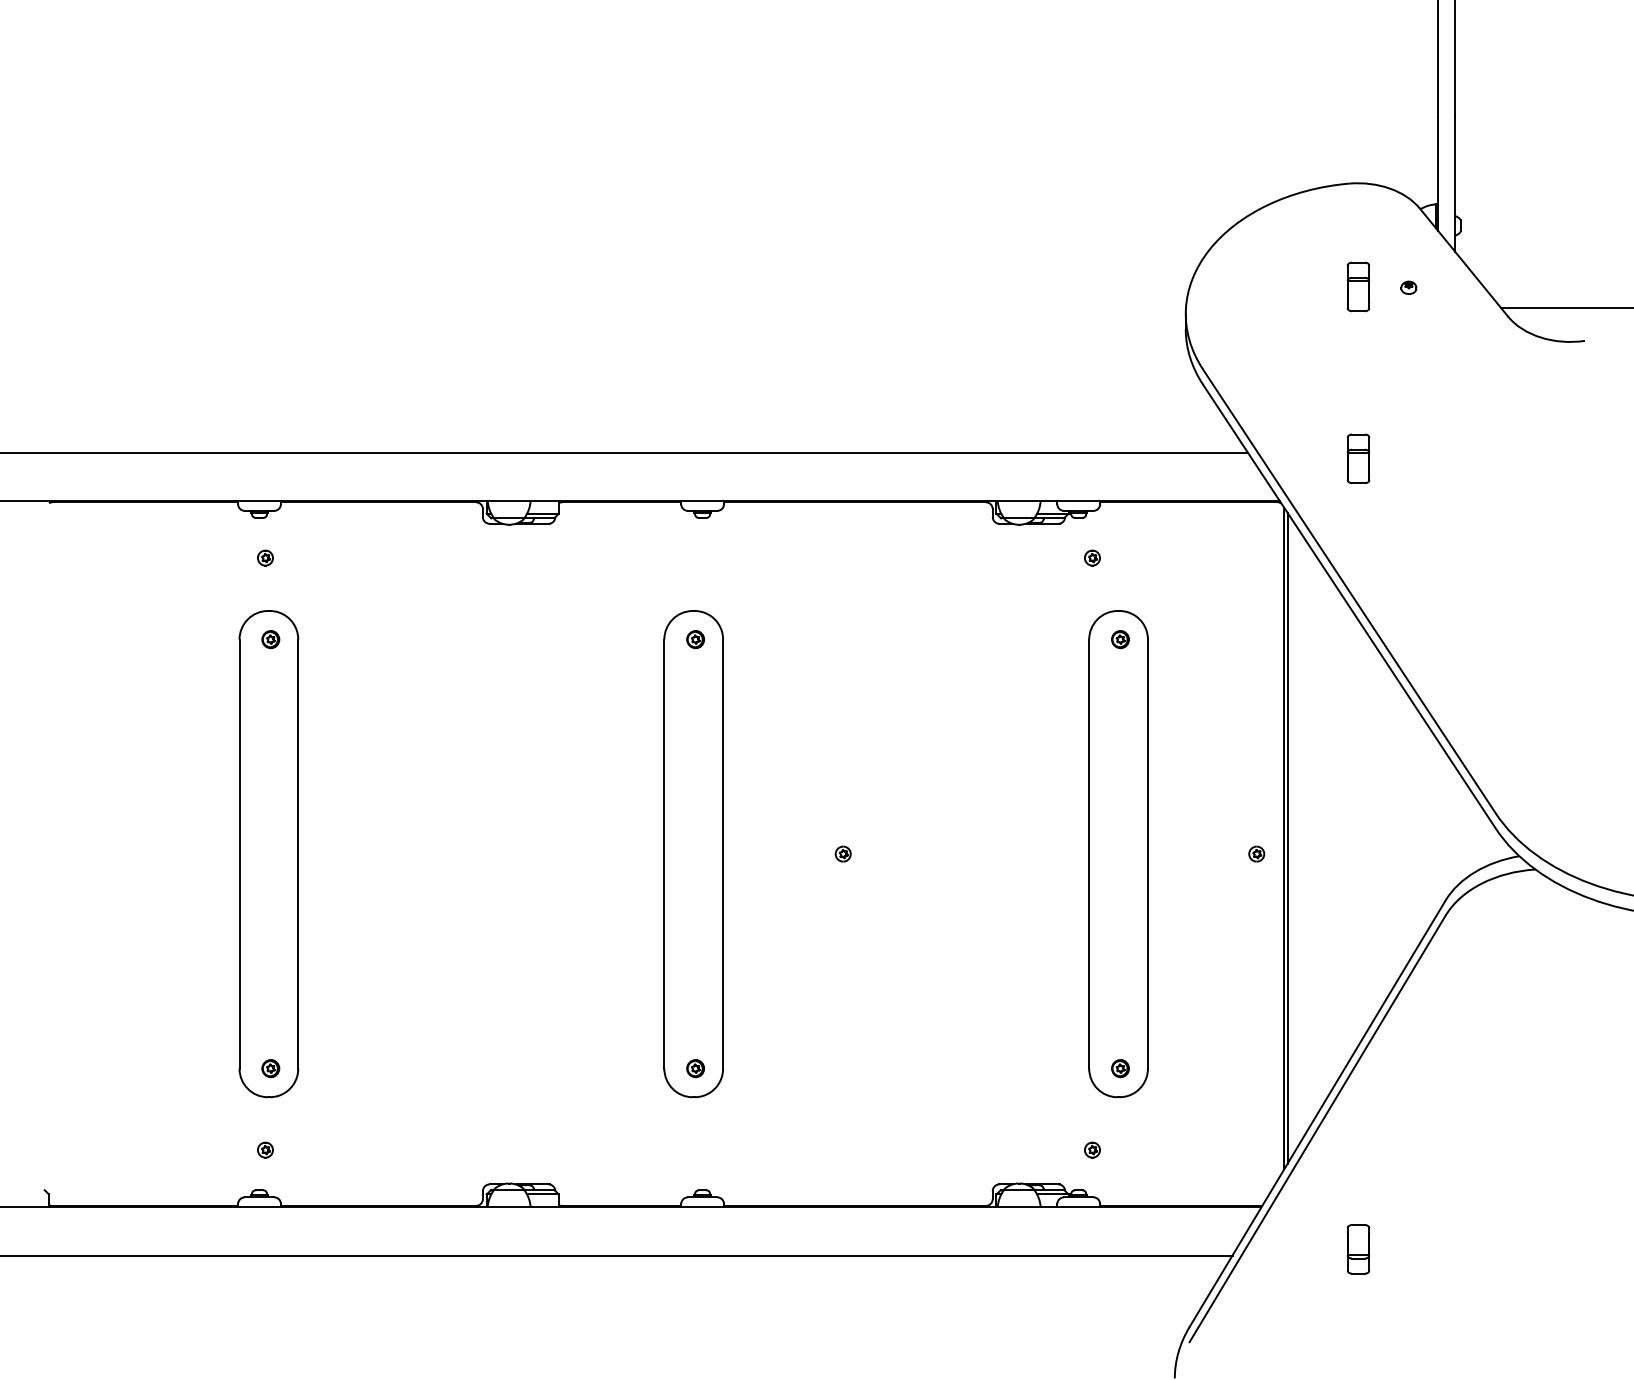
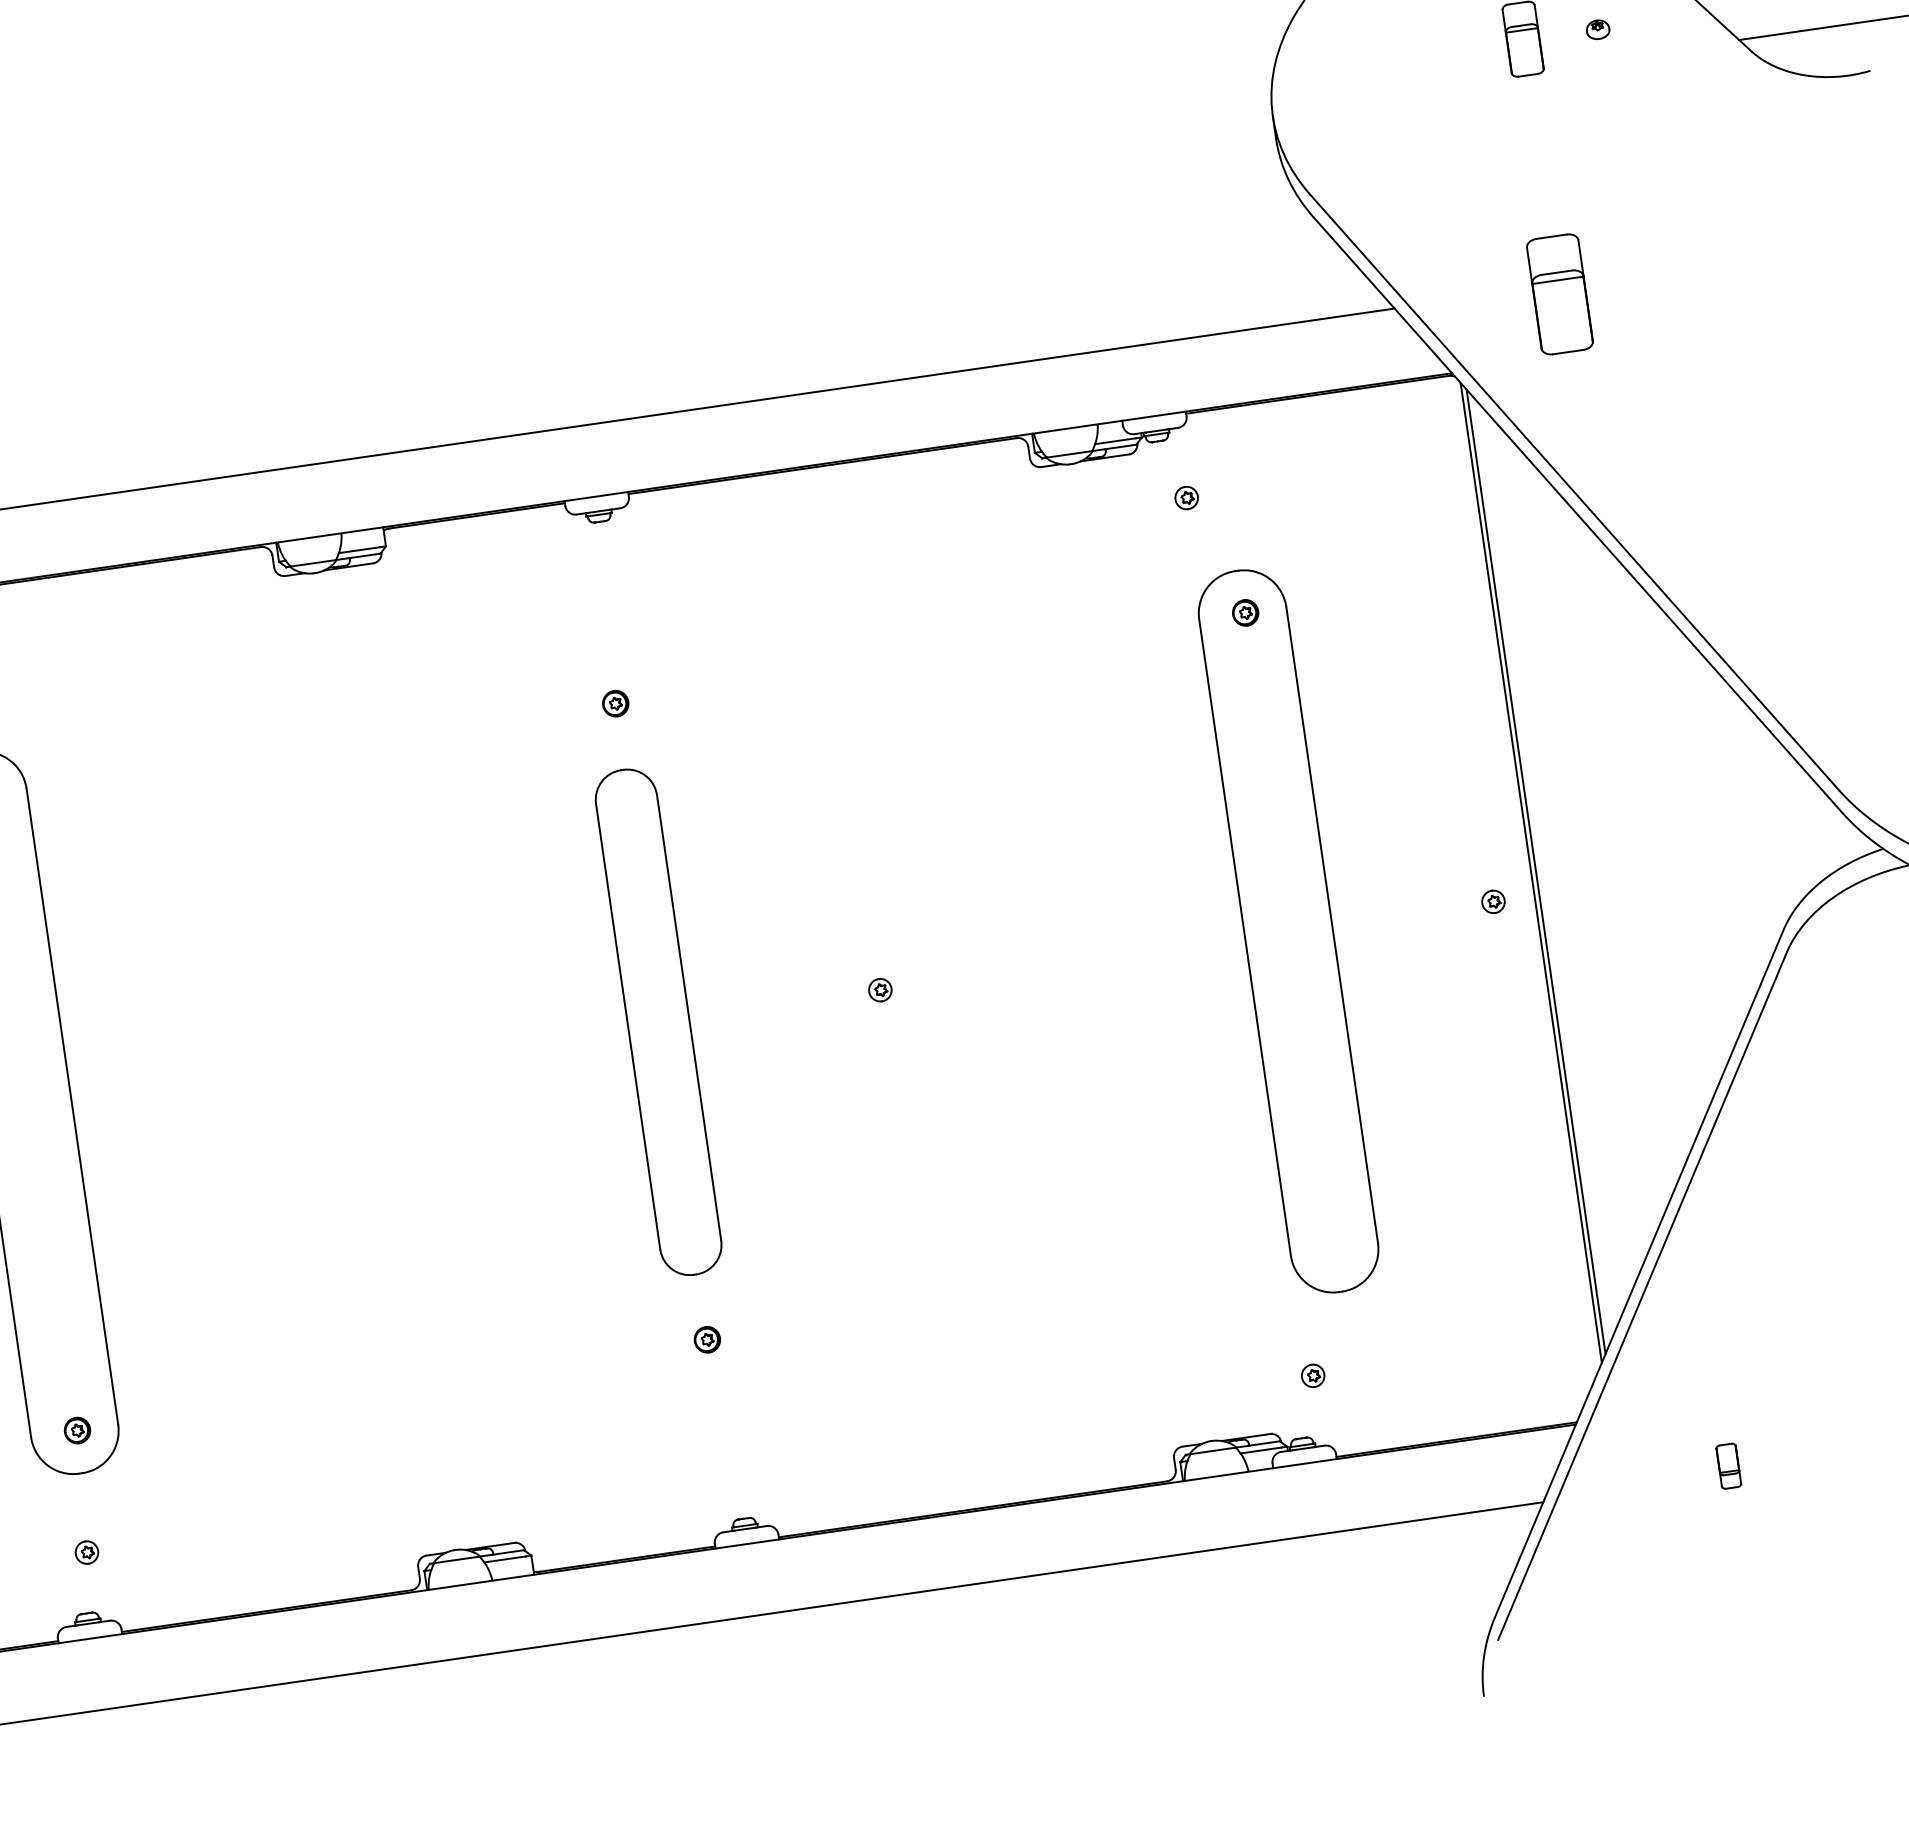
part: (1358, 458) -> (1559, 293), size x1.6
part: (693, 854) -> (658, 1022), size x0.7
part: (1120, 1068) -> (1337, 1248), removed
part: (1358, 1249) -> (1728, 1466), size x0.6

